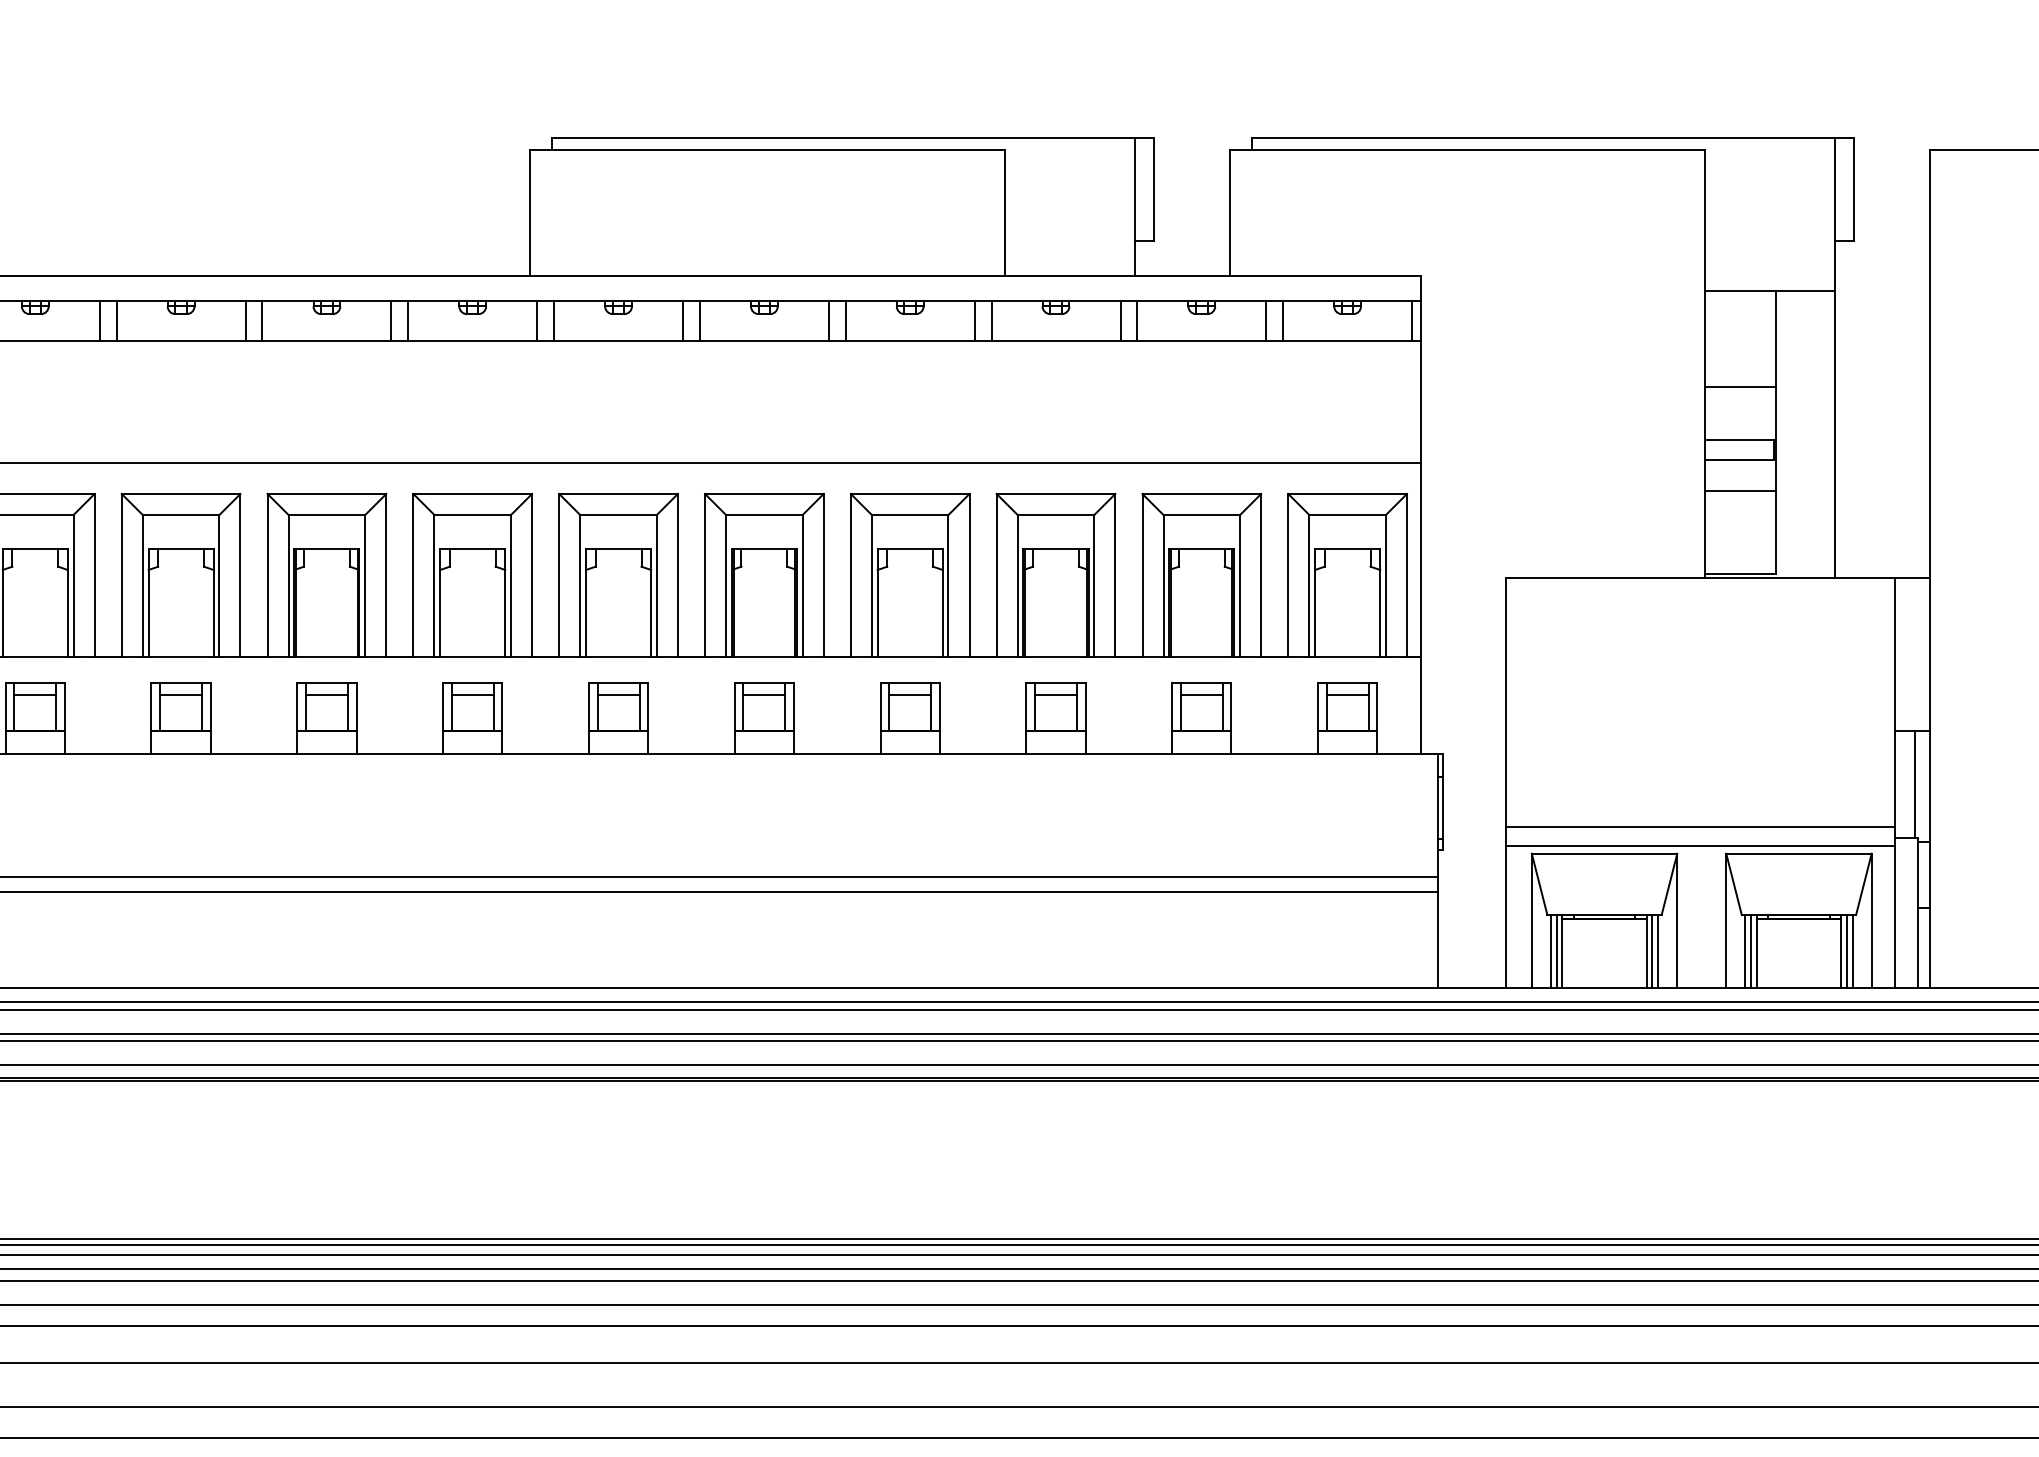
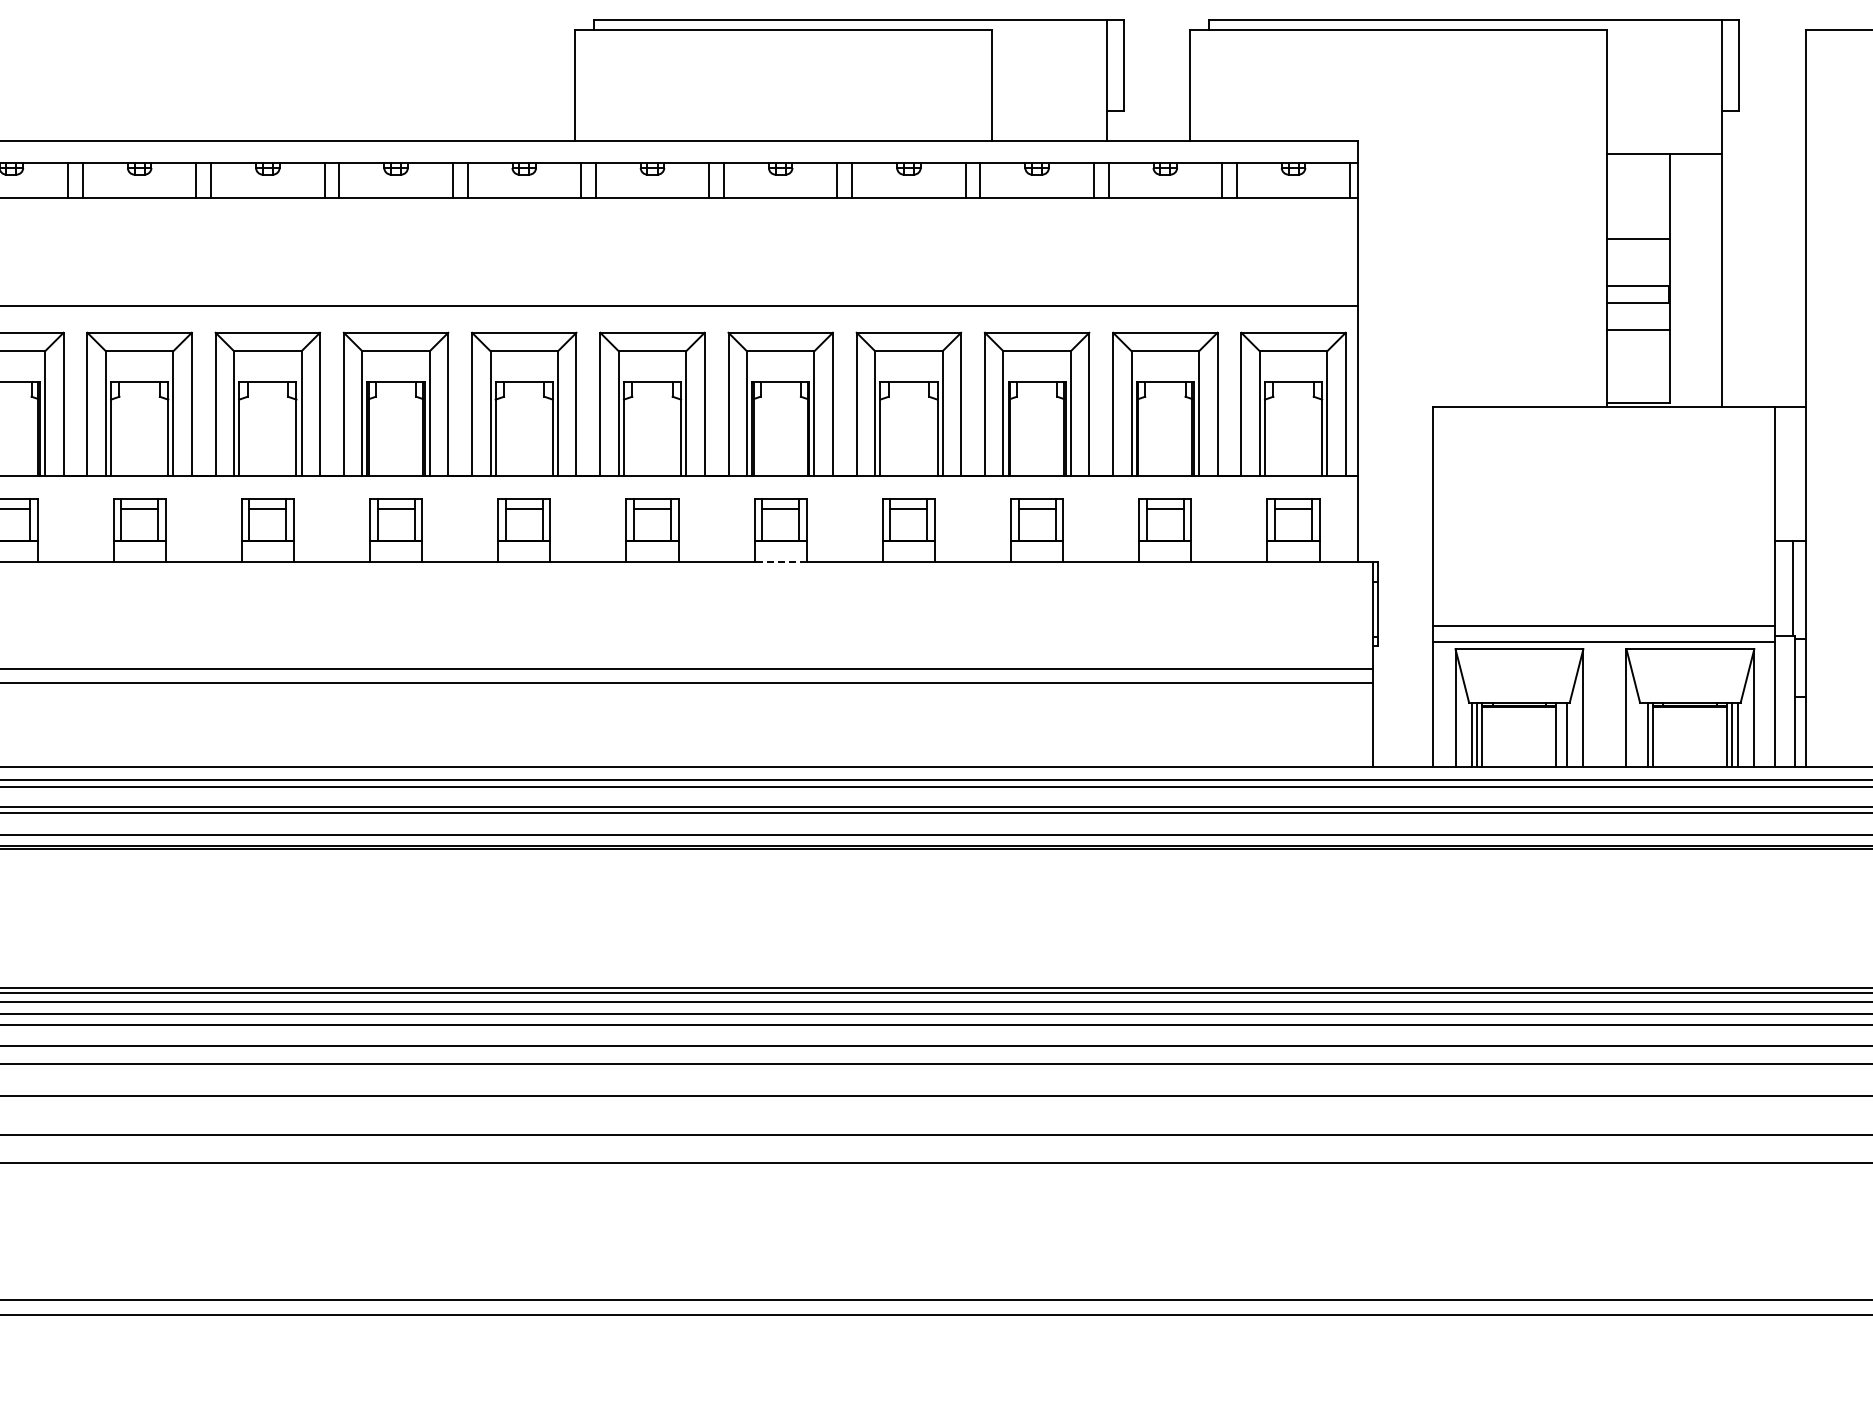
line: (764, 754) -> (780, 561), solid -> dashed
line: (1652, 950) -> (1561, 734), removed
line: (1745, 950) -> (1643, 734), removed

